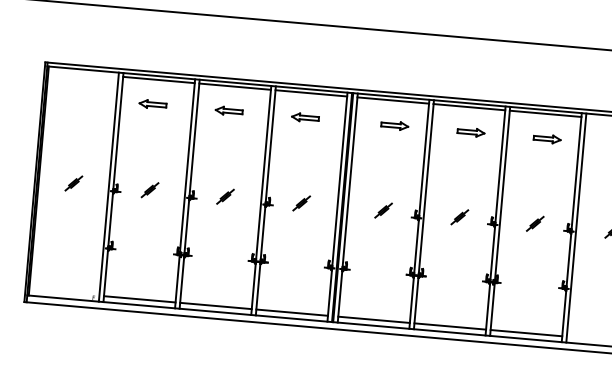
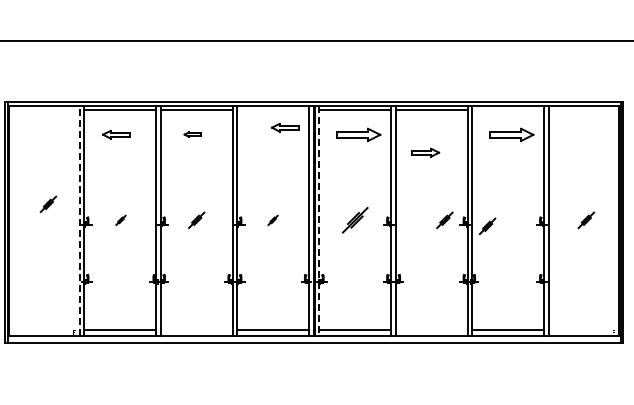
line: (311, 93) -> (273, 109), removed
part: (228, 110) -> (192, 134), size x0.6
line: (545, 113) -> (508, 109), removed
part: (305, 117) -> (285, 127), moved
part: (395, 125) -> (359, 134), size x1.6
part: (470, 132) -> (425, 152), moved
part: (547, 138) -> (512, 134), size x1.6
part: (73, 183) -> (48, 204), moved
line: (108, 186) -> (79, 220), solid -> dashed
part: (149, 190) -> (120, 220), size x0.6
part: (301, 203) -> (272, 220), size x0.6
line: (347, 207) -> (319, 220), solid -> dashed
part: (383, 210) -> (355, 220), size x1.6
part: (459, 217) -> (444, 220), moved
part: (535, 223) -> (487, 225), moved
line: (215, 305) -> (196, 329), removed
line: (449, 325) -> (431, 329), removed

